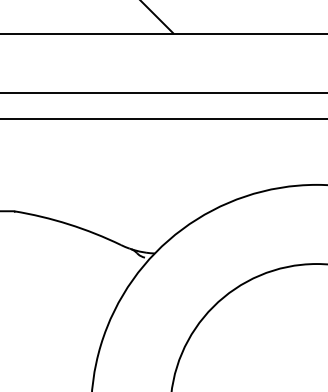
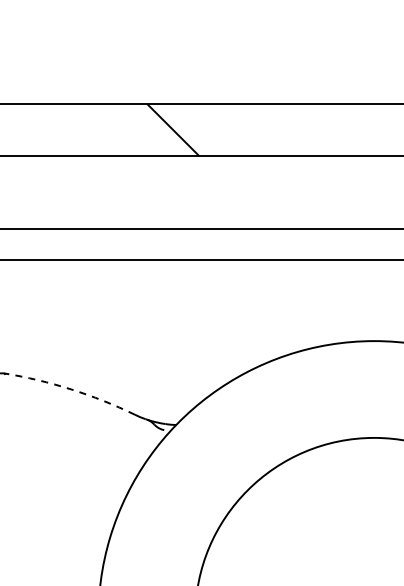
arc: (69, 224) -> (71, 389), solid -> dashed

